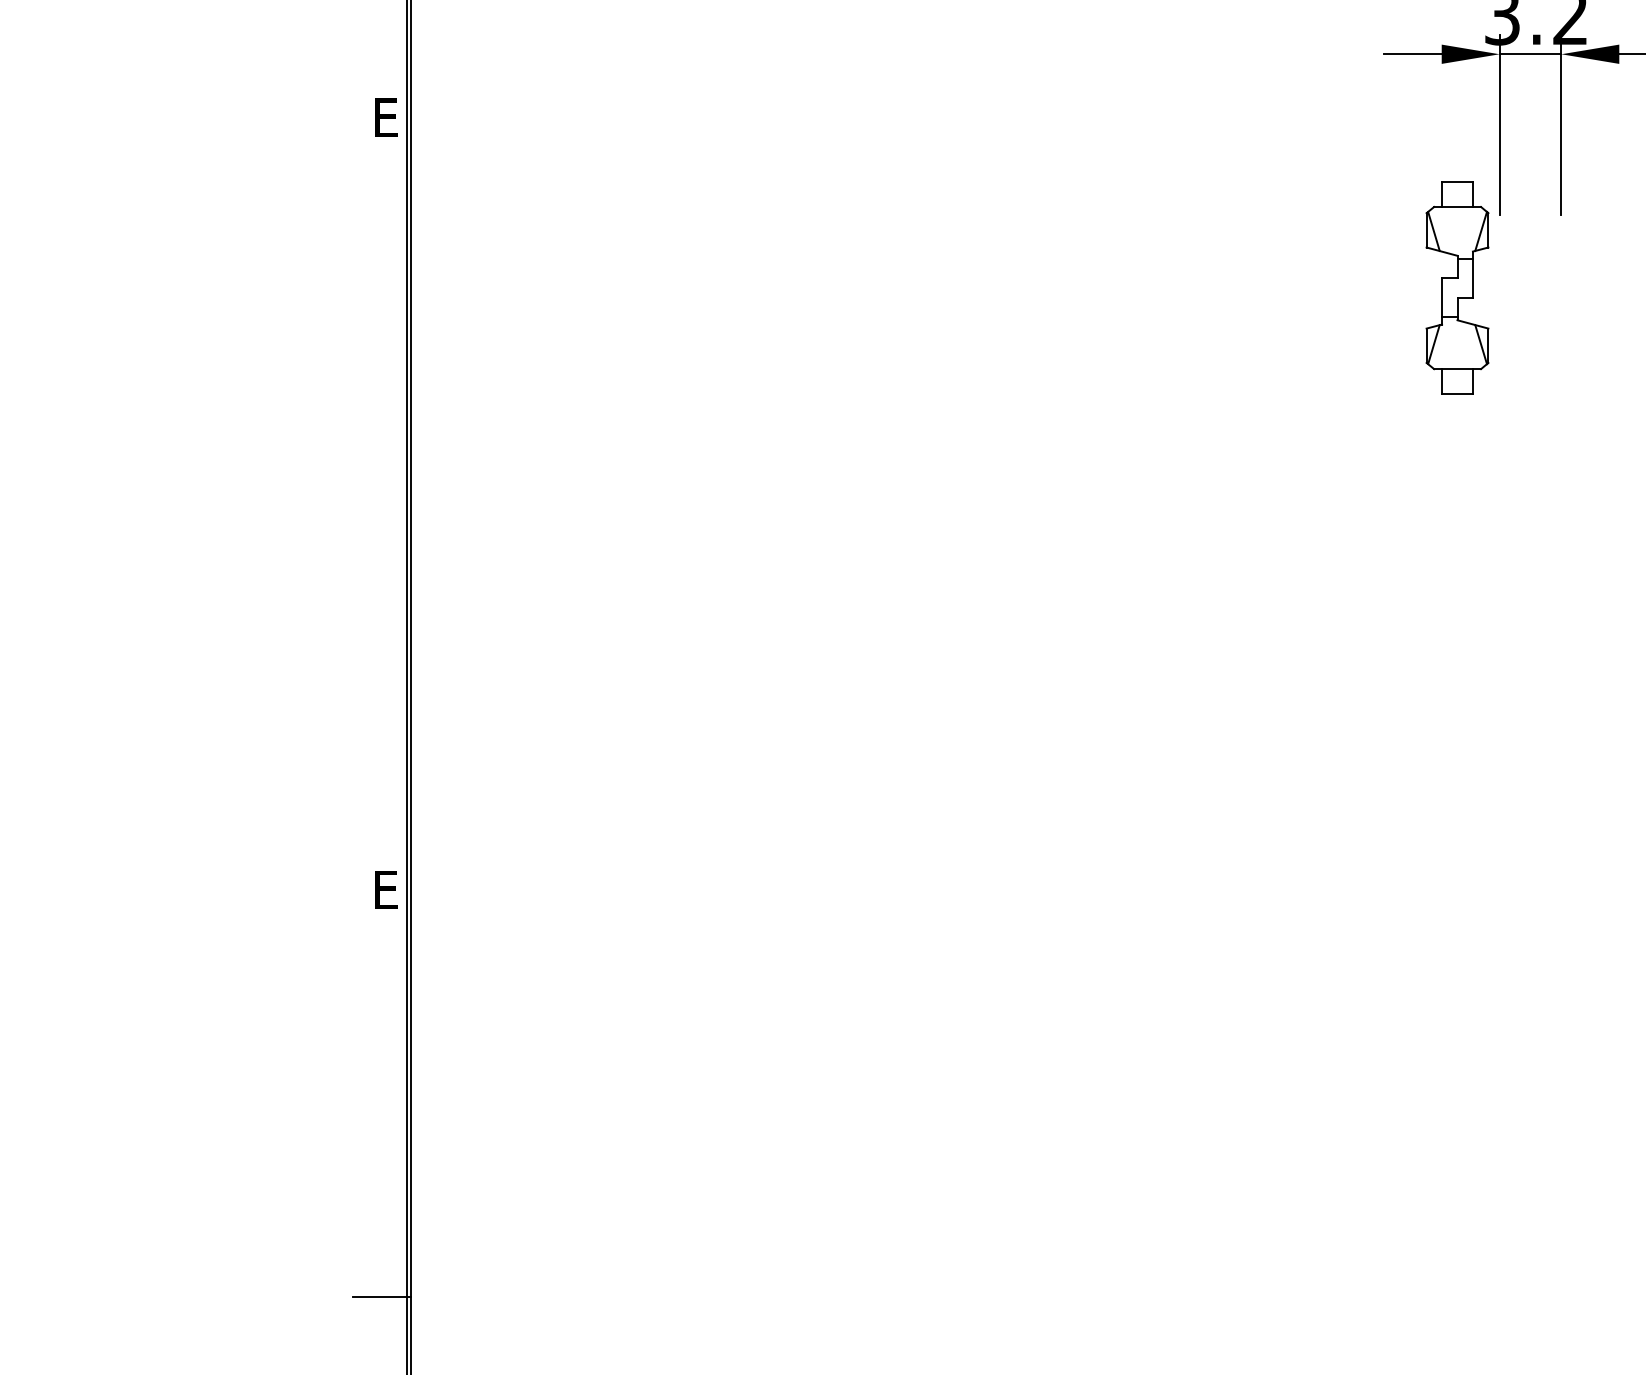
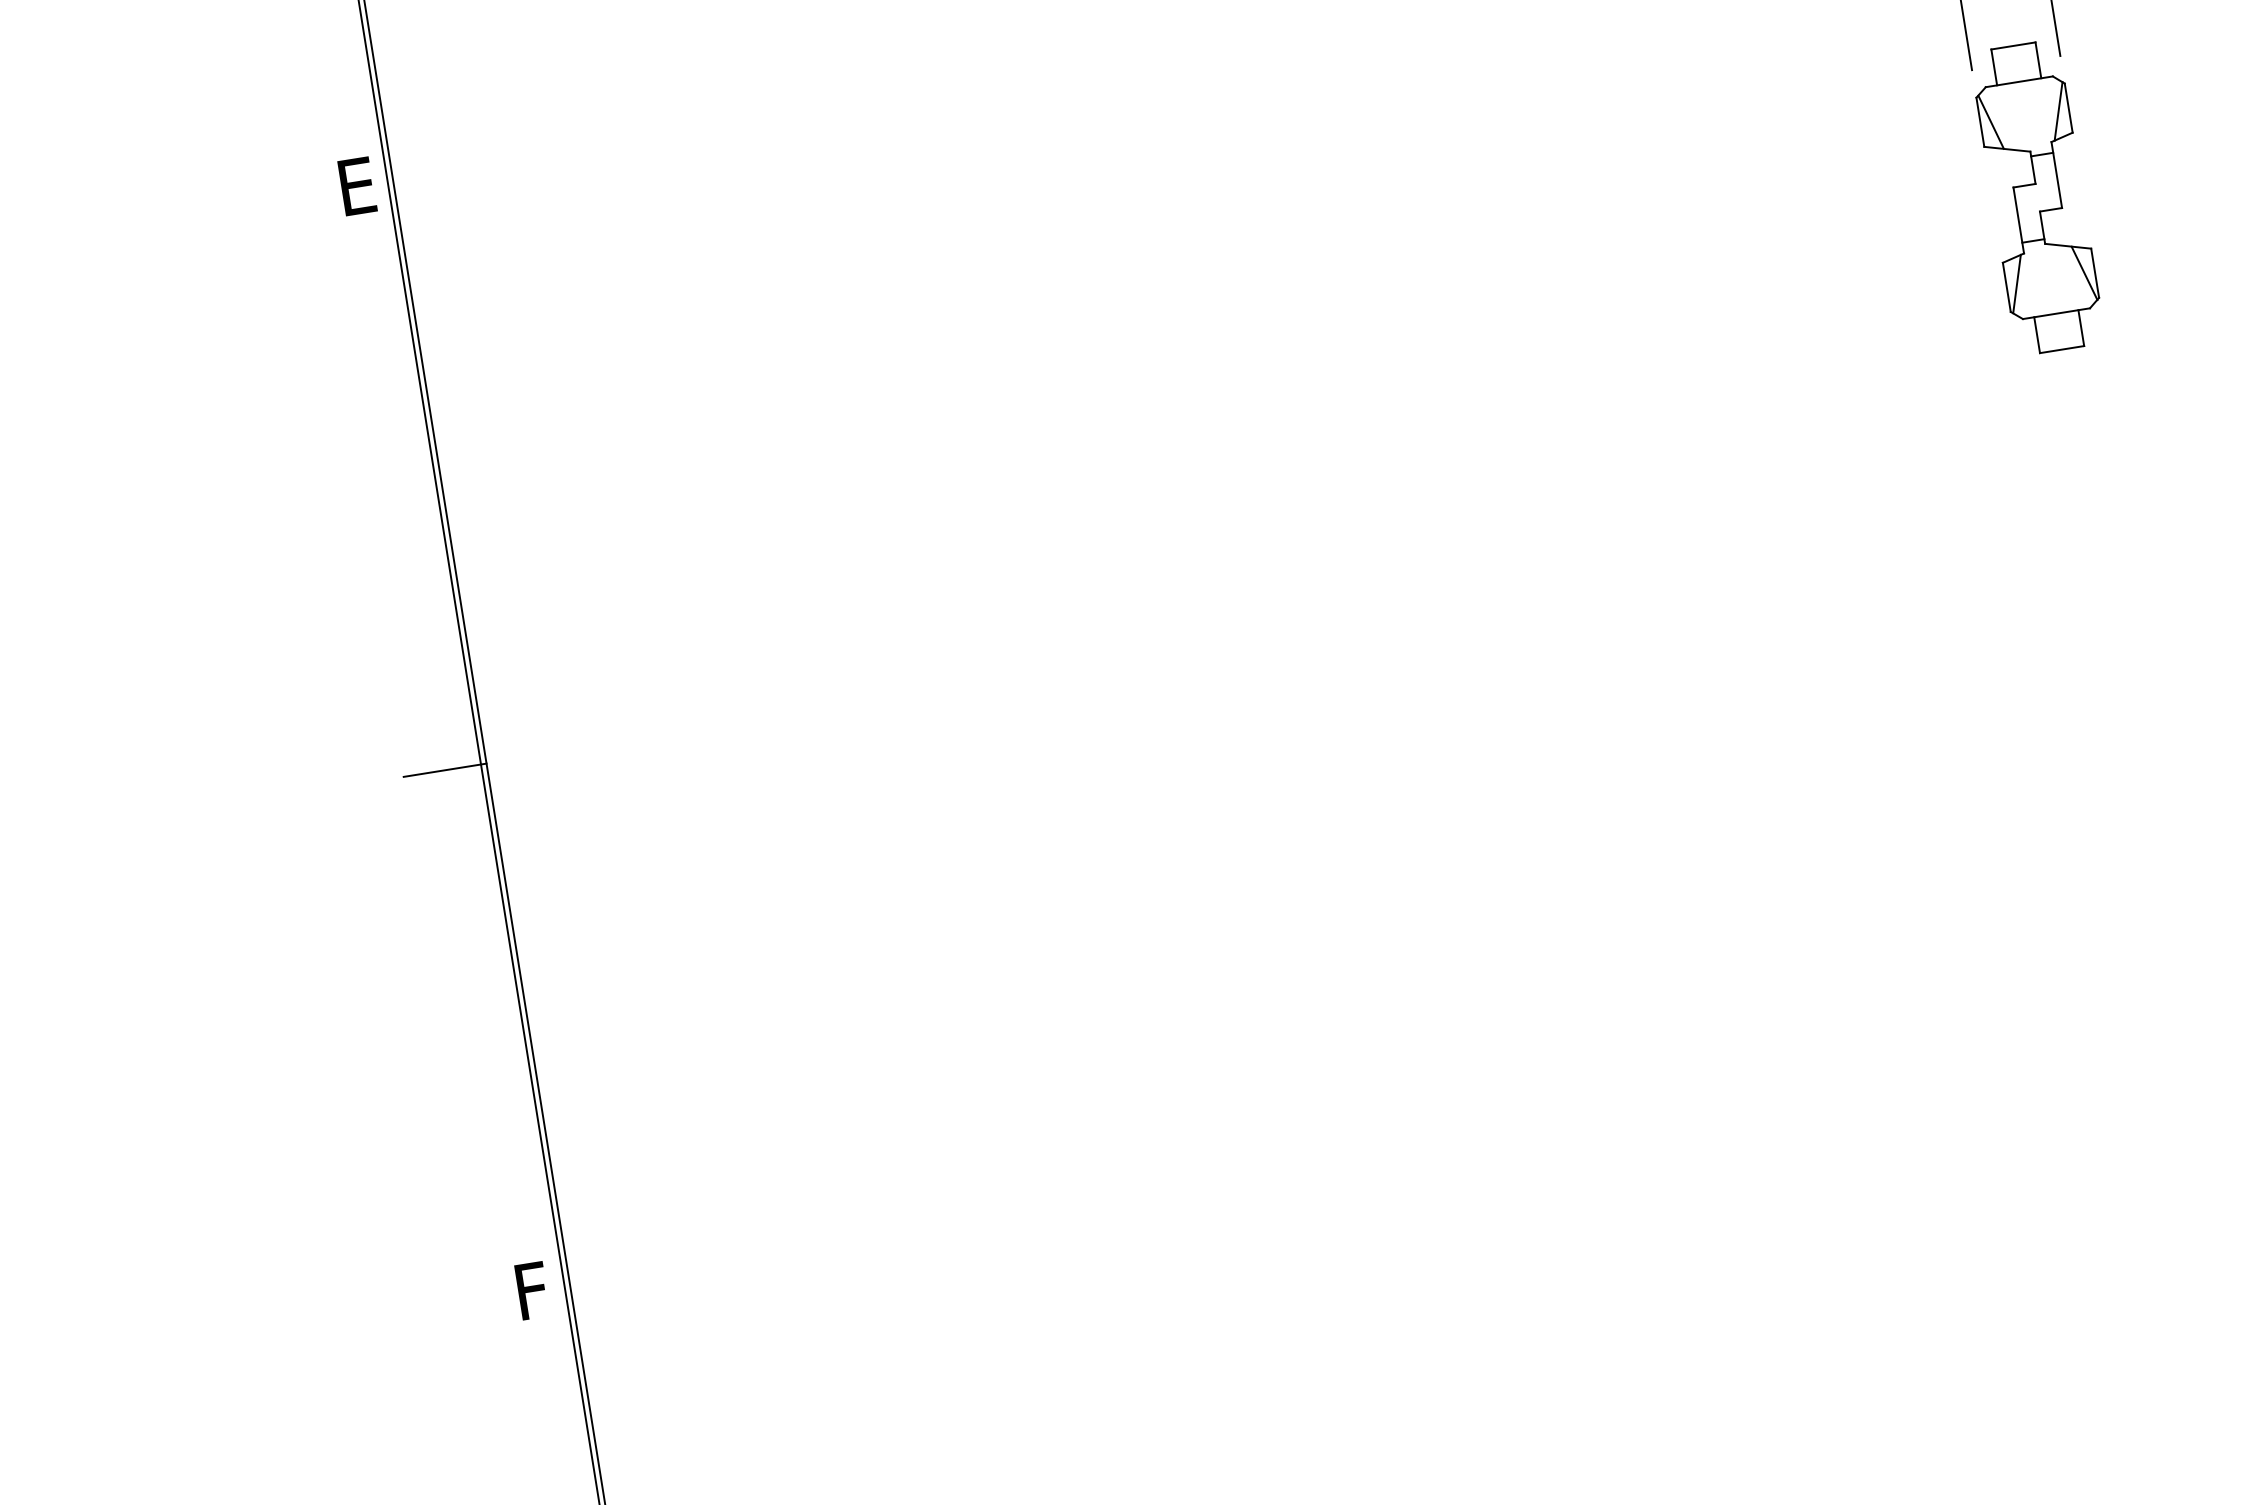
part: (1457, 287) -> (2037, 196), moved
line: (382, 525) -> (445, 770), added
text: (388, 889) -> (537, 1289), E -> F

